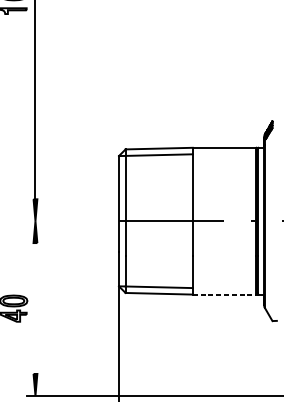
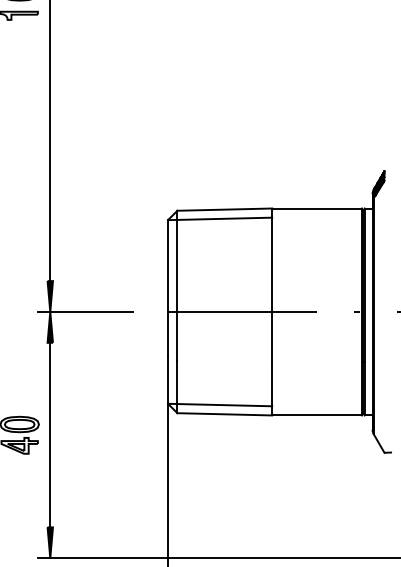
line: (59, 220) -> (84, 311), added
line: (224, 294) -> (317, 415), dashed -> solid
line: (35, 308) -> (50, 434), added

